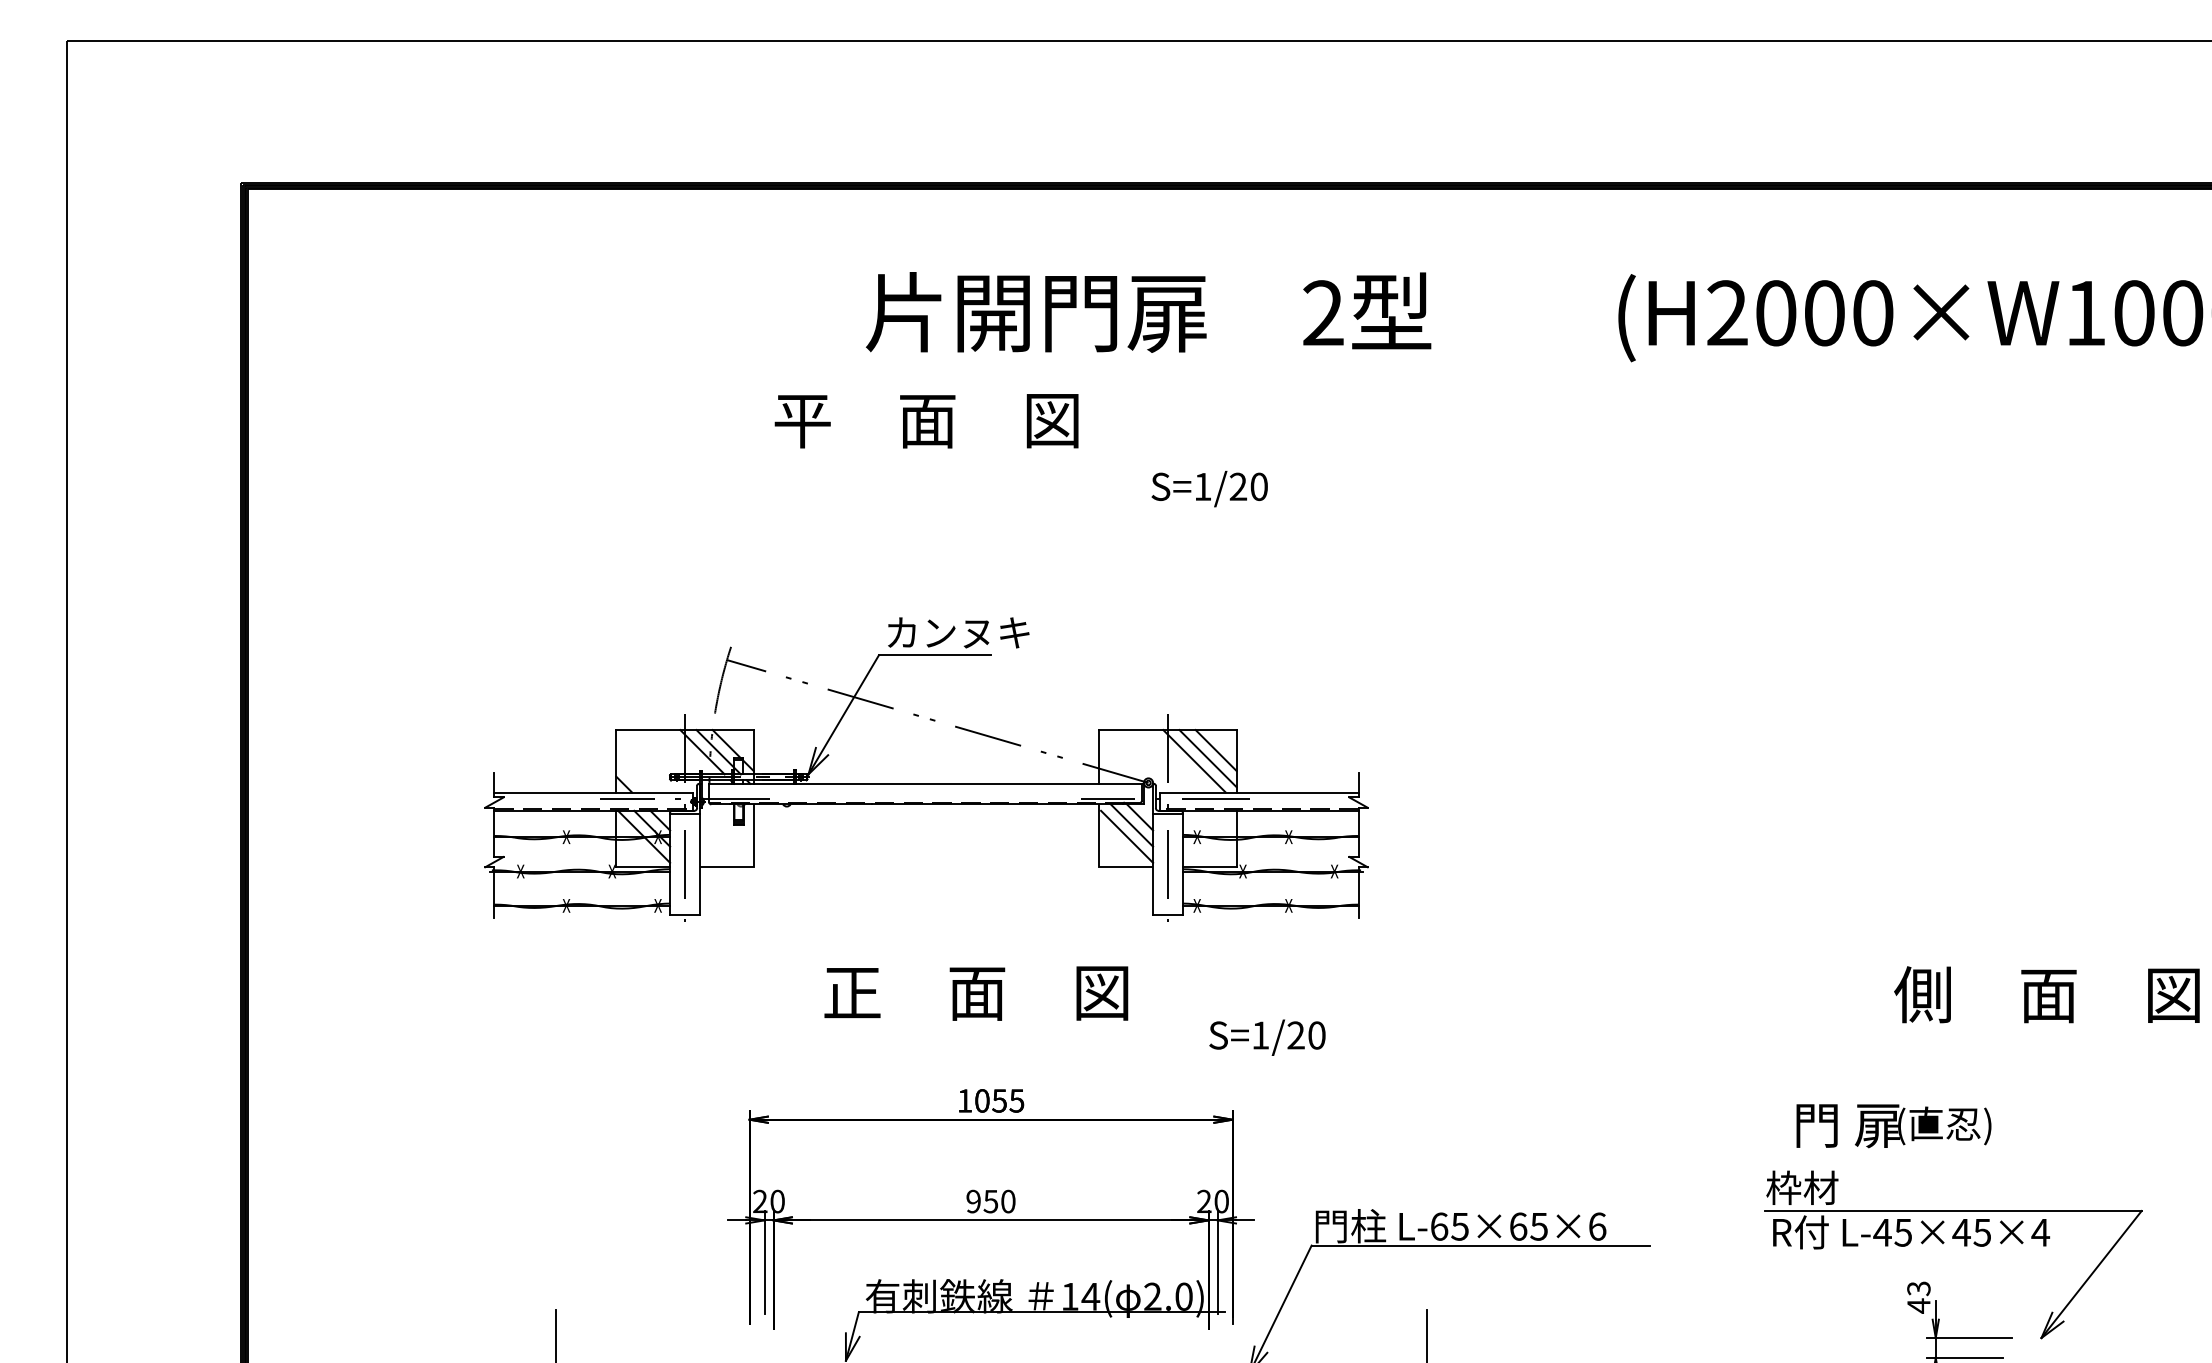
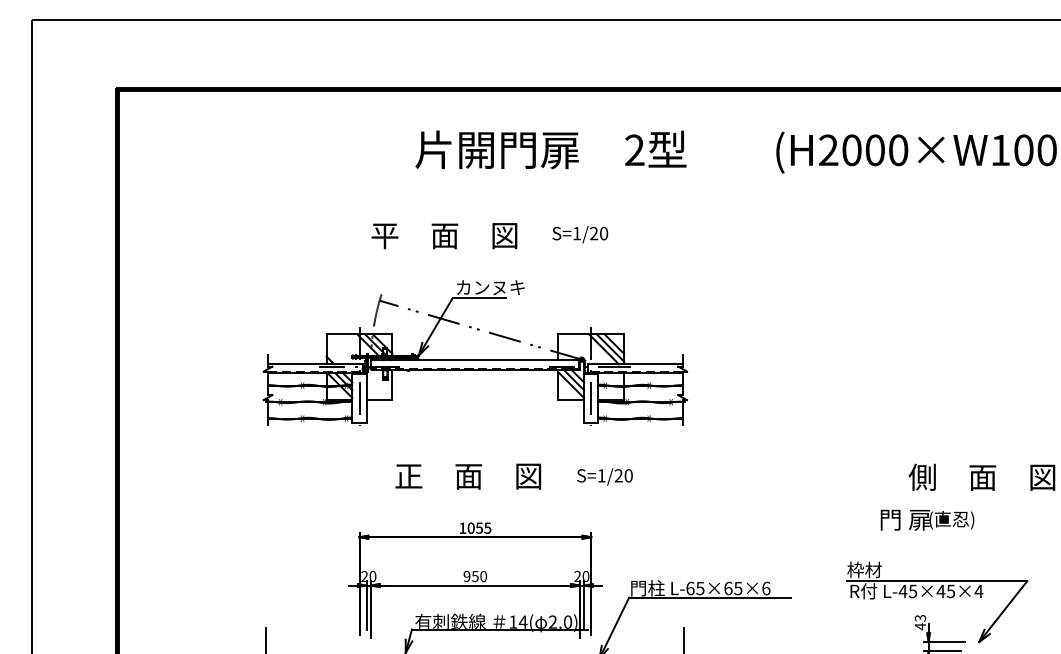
text: (926, 421) -> (444, 236), moved
part: (926, 782) -> (475, 359), moved
text: (1266, 1036) -> (604, 476), moved
text: (1893, 1124) -> (927, 519), moved

